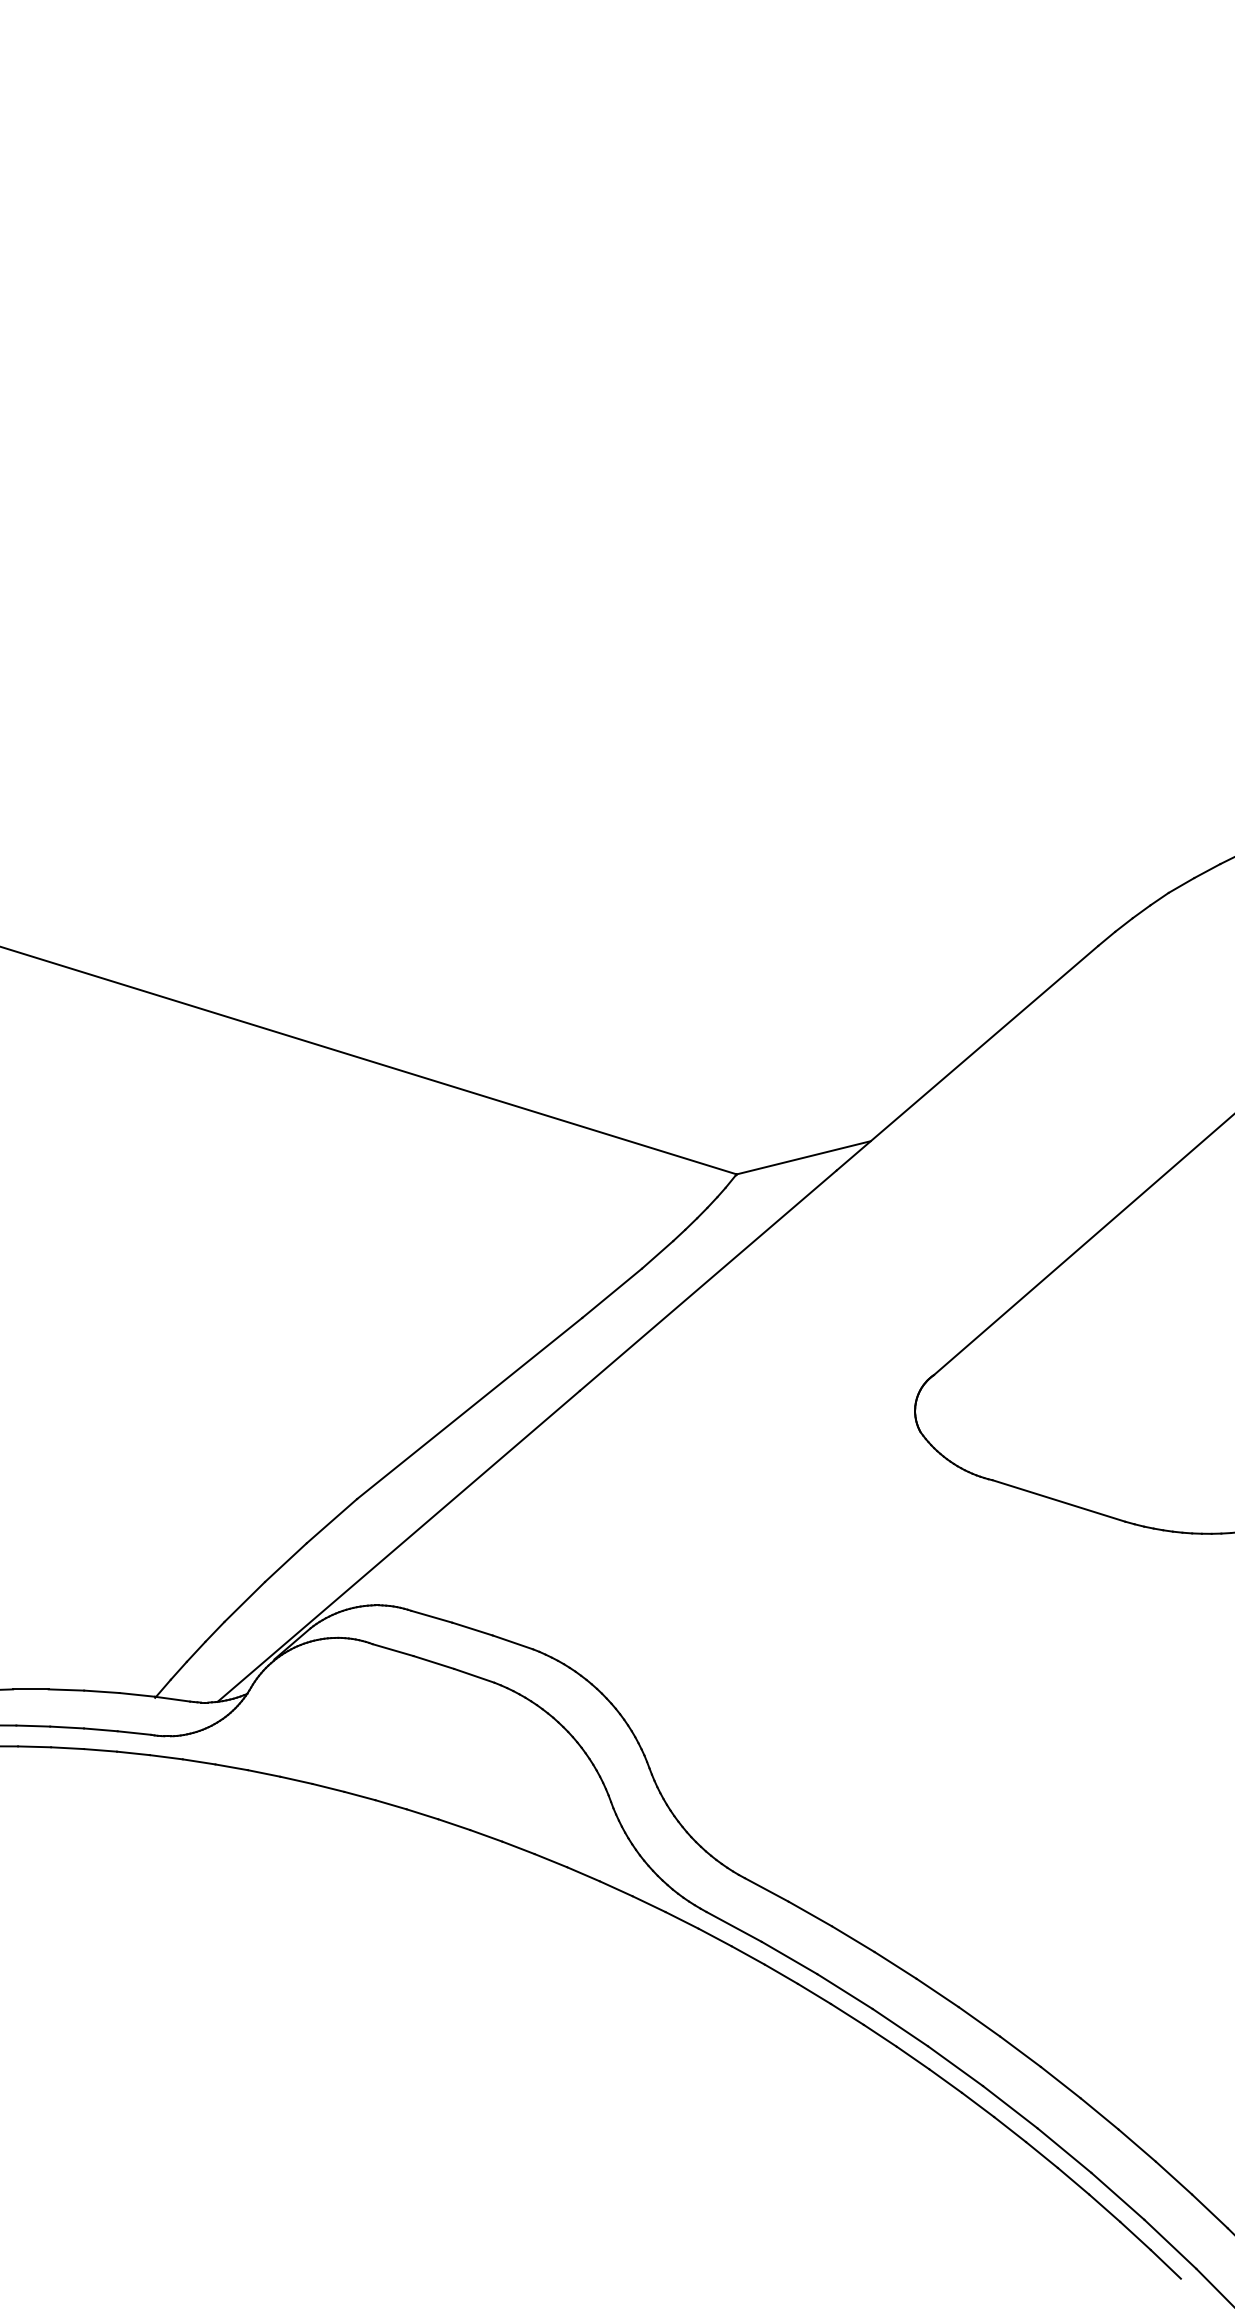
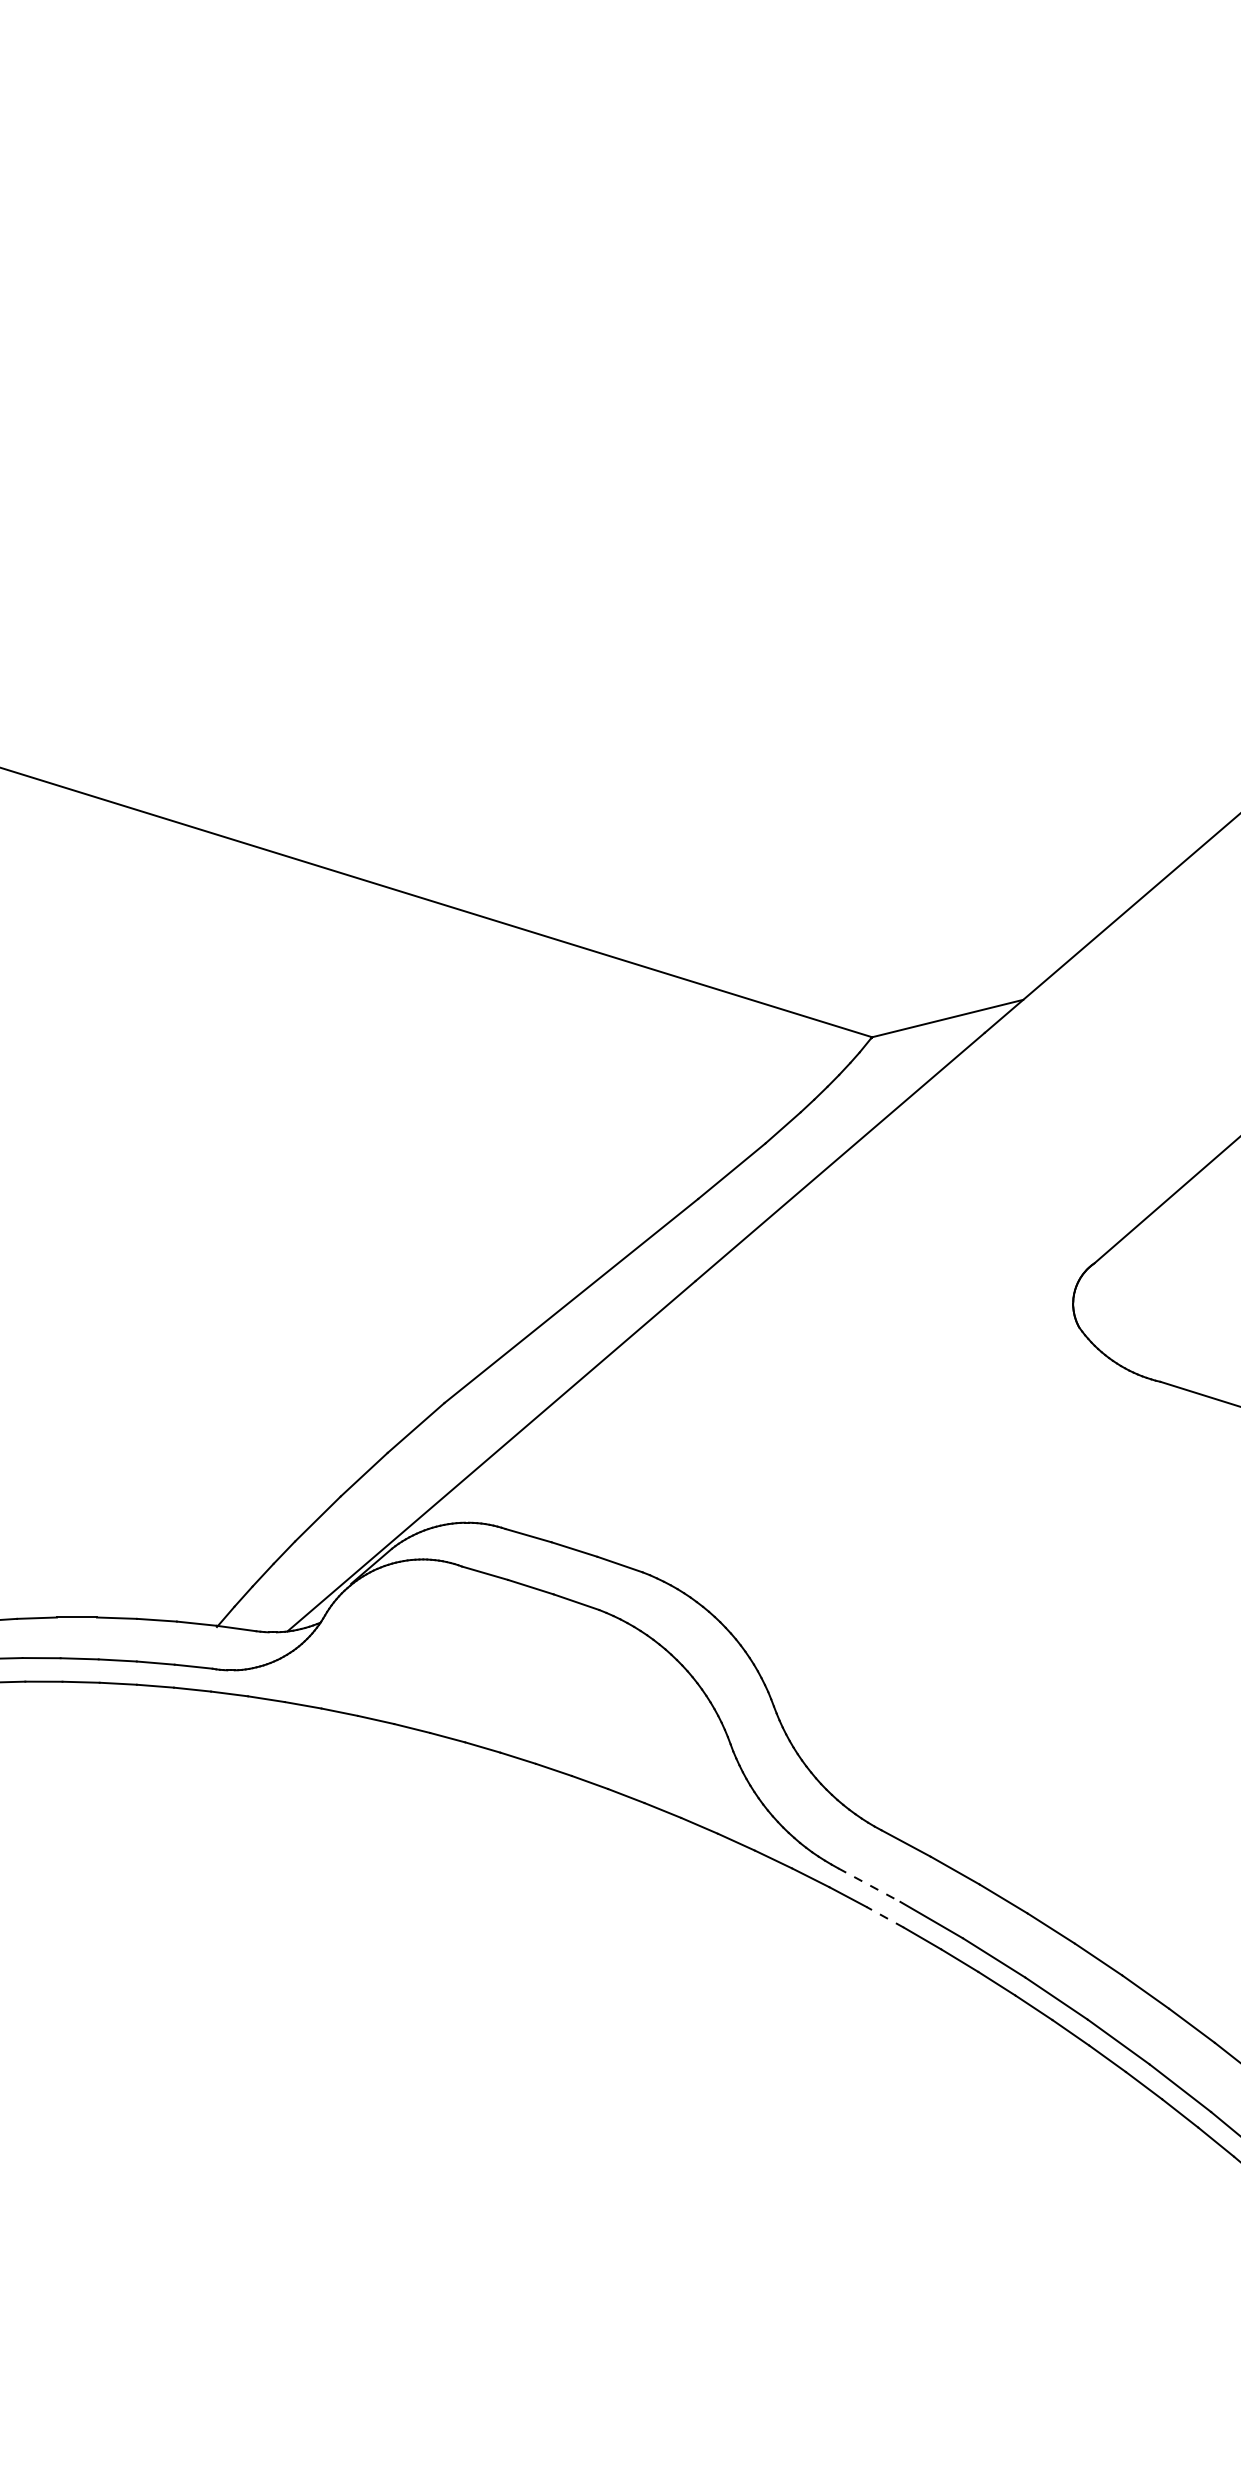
line: (734, 1927) -> (869, 1885), solid -> dashed
line: (748, 1955) -> (885, 1917), solid -> dashed

